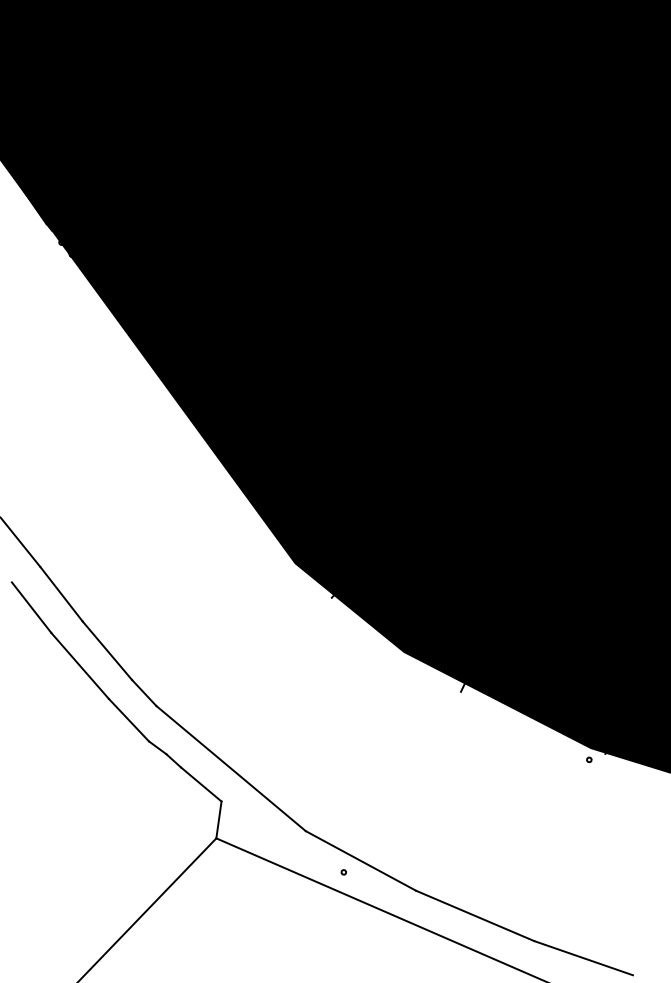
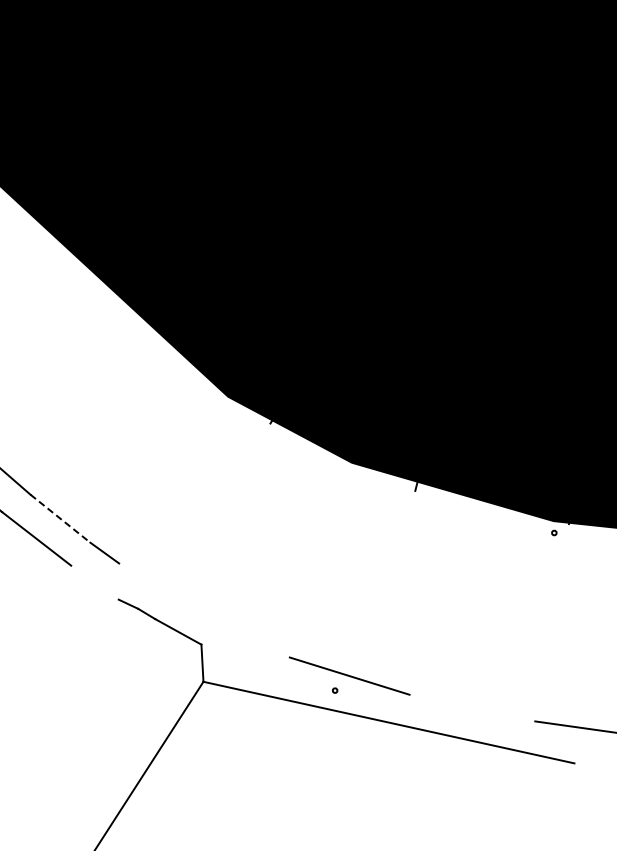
line: (107, 651) -> (60, 519), solid -> dashed
line: (128, 719) -> (94, 582), removed
line: (230, 768) -> (203, 610), removed
line: (475, 915) -> (472, 707), removed

